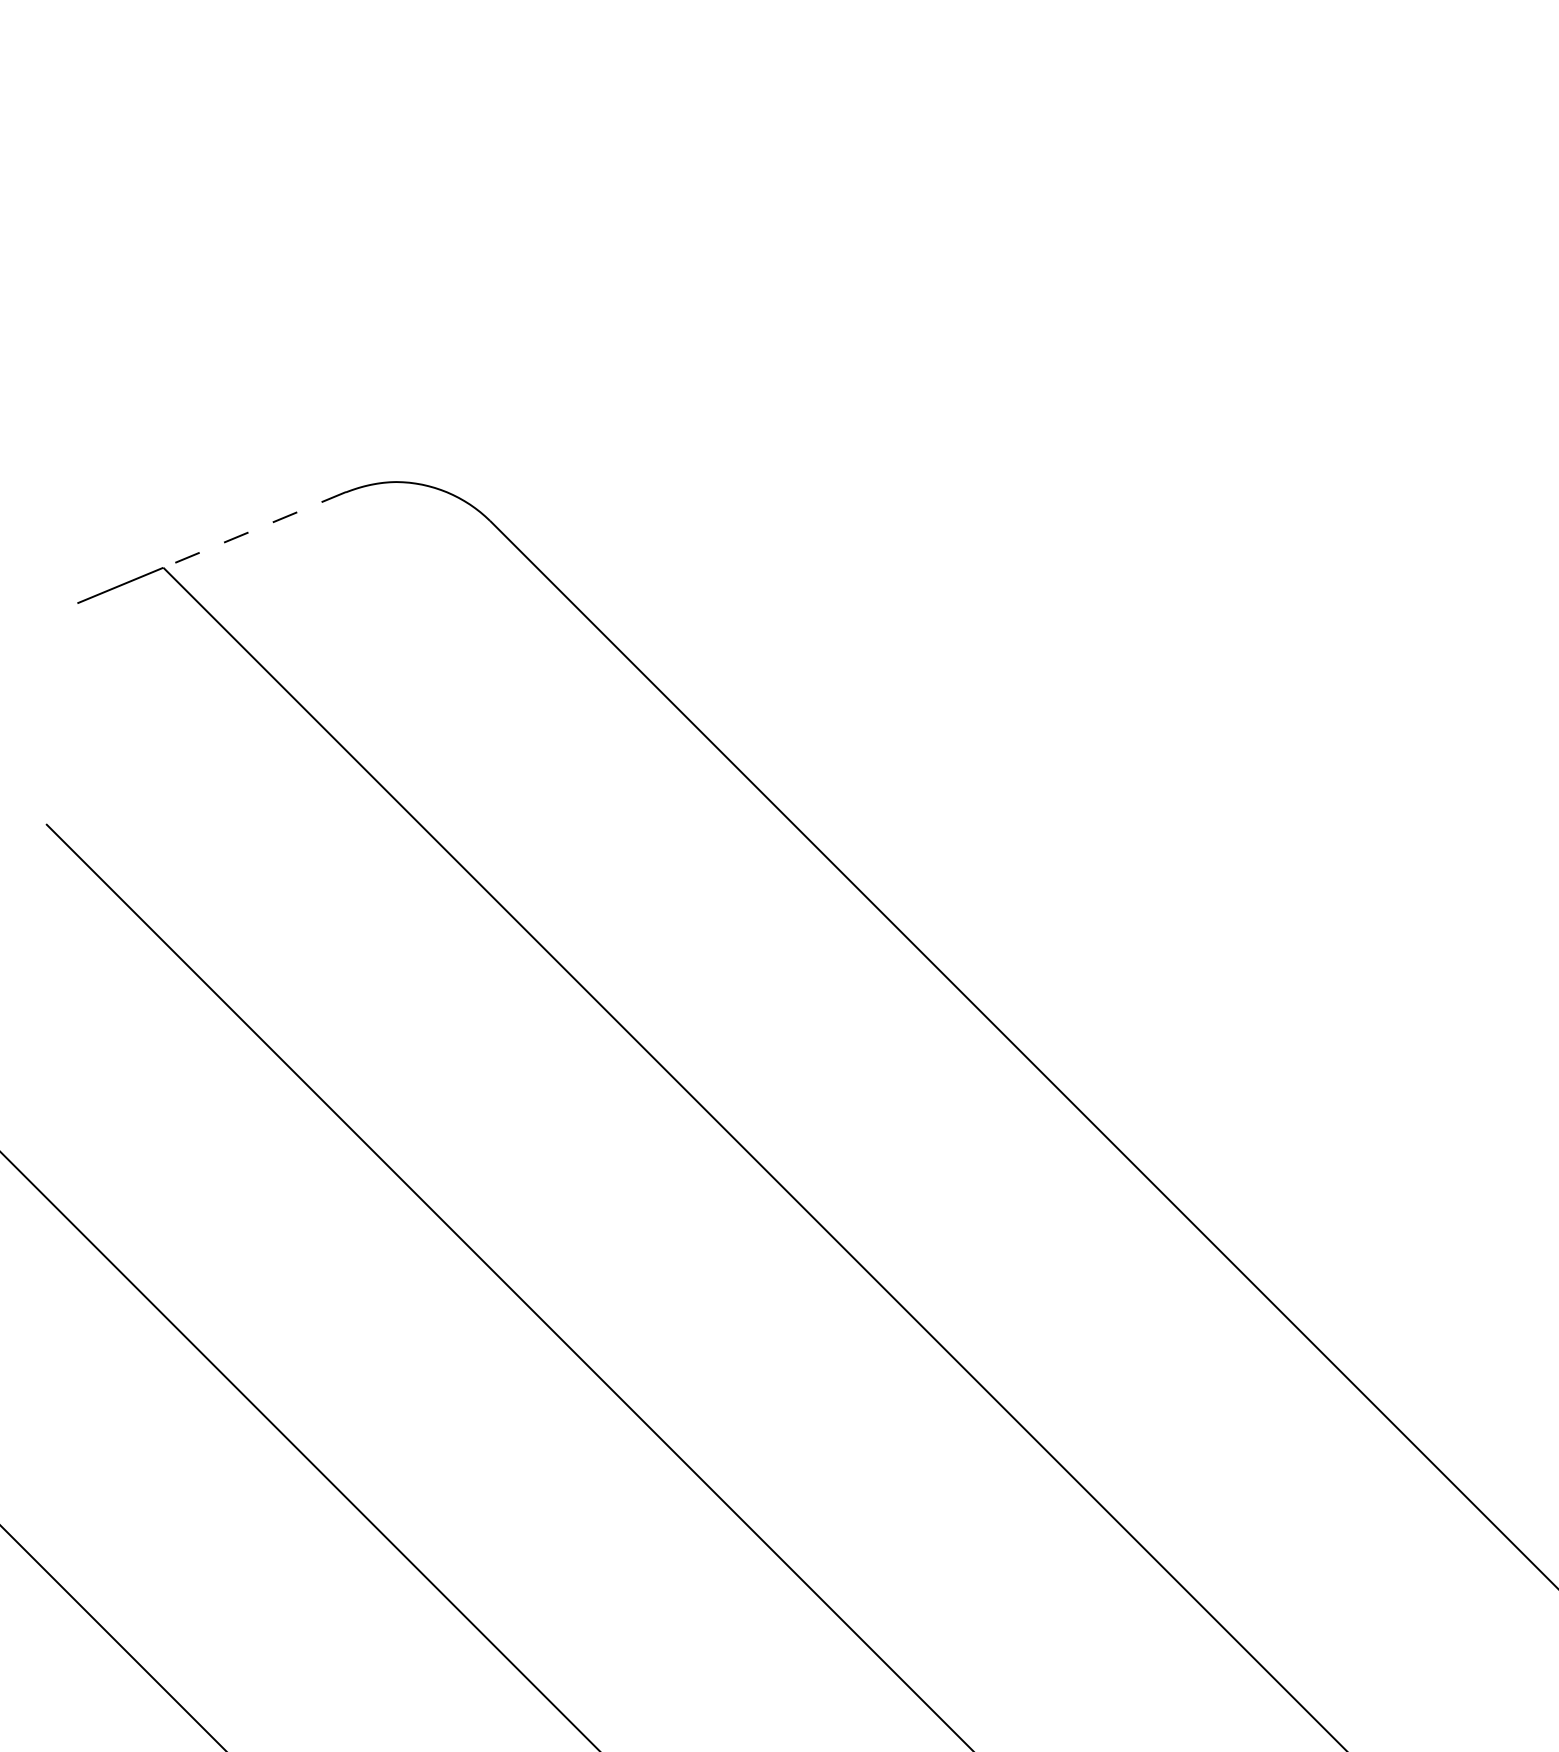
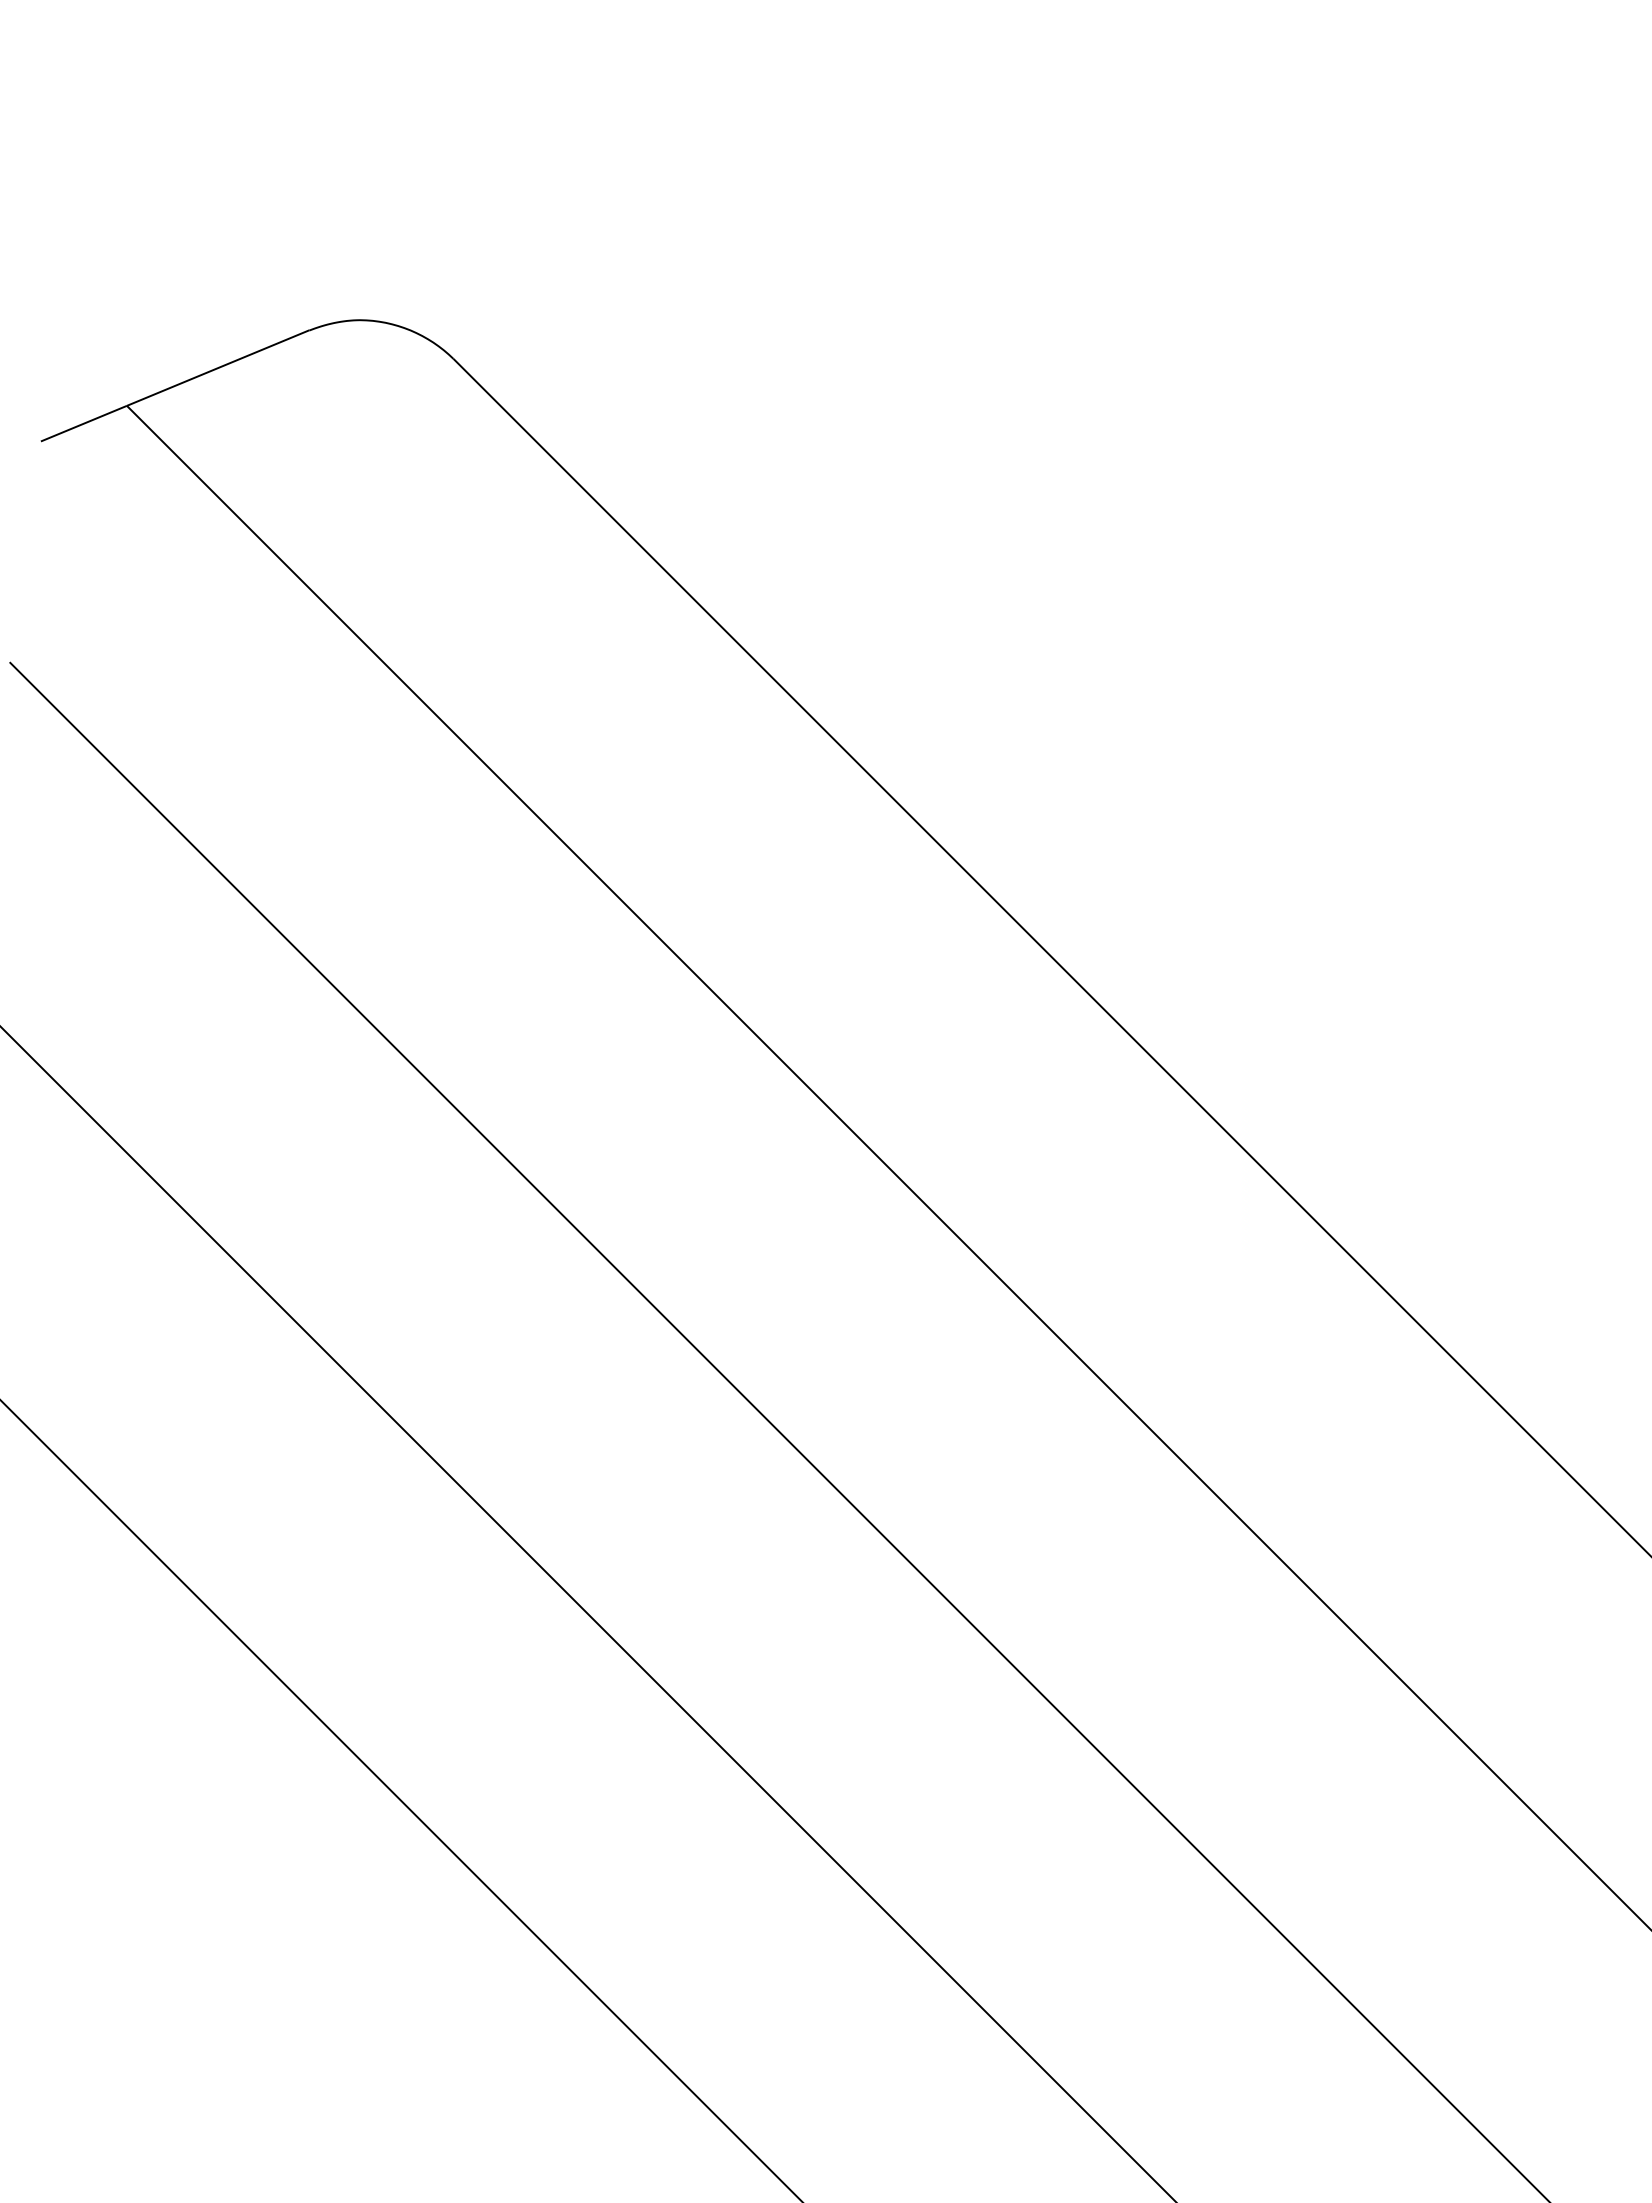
line: (254, 530) -> (218, 368), dashed -> solid

